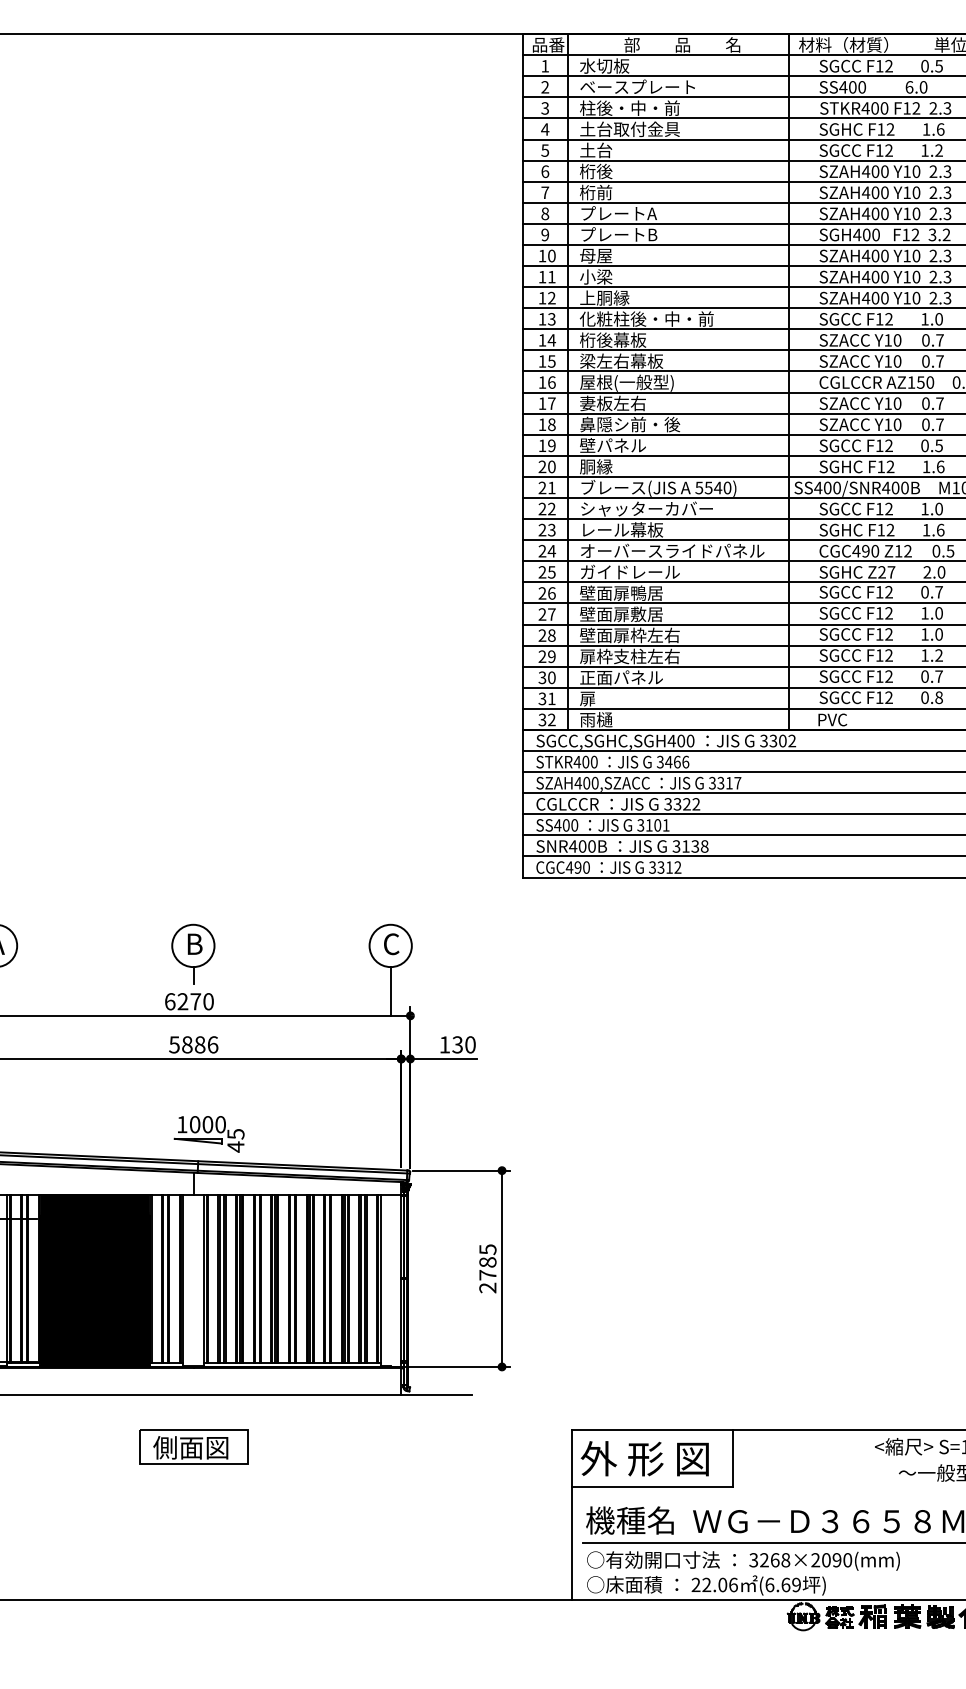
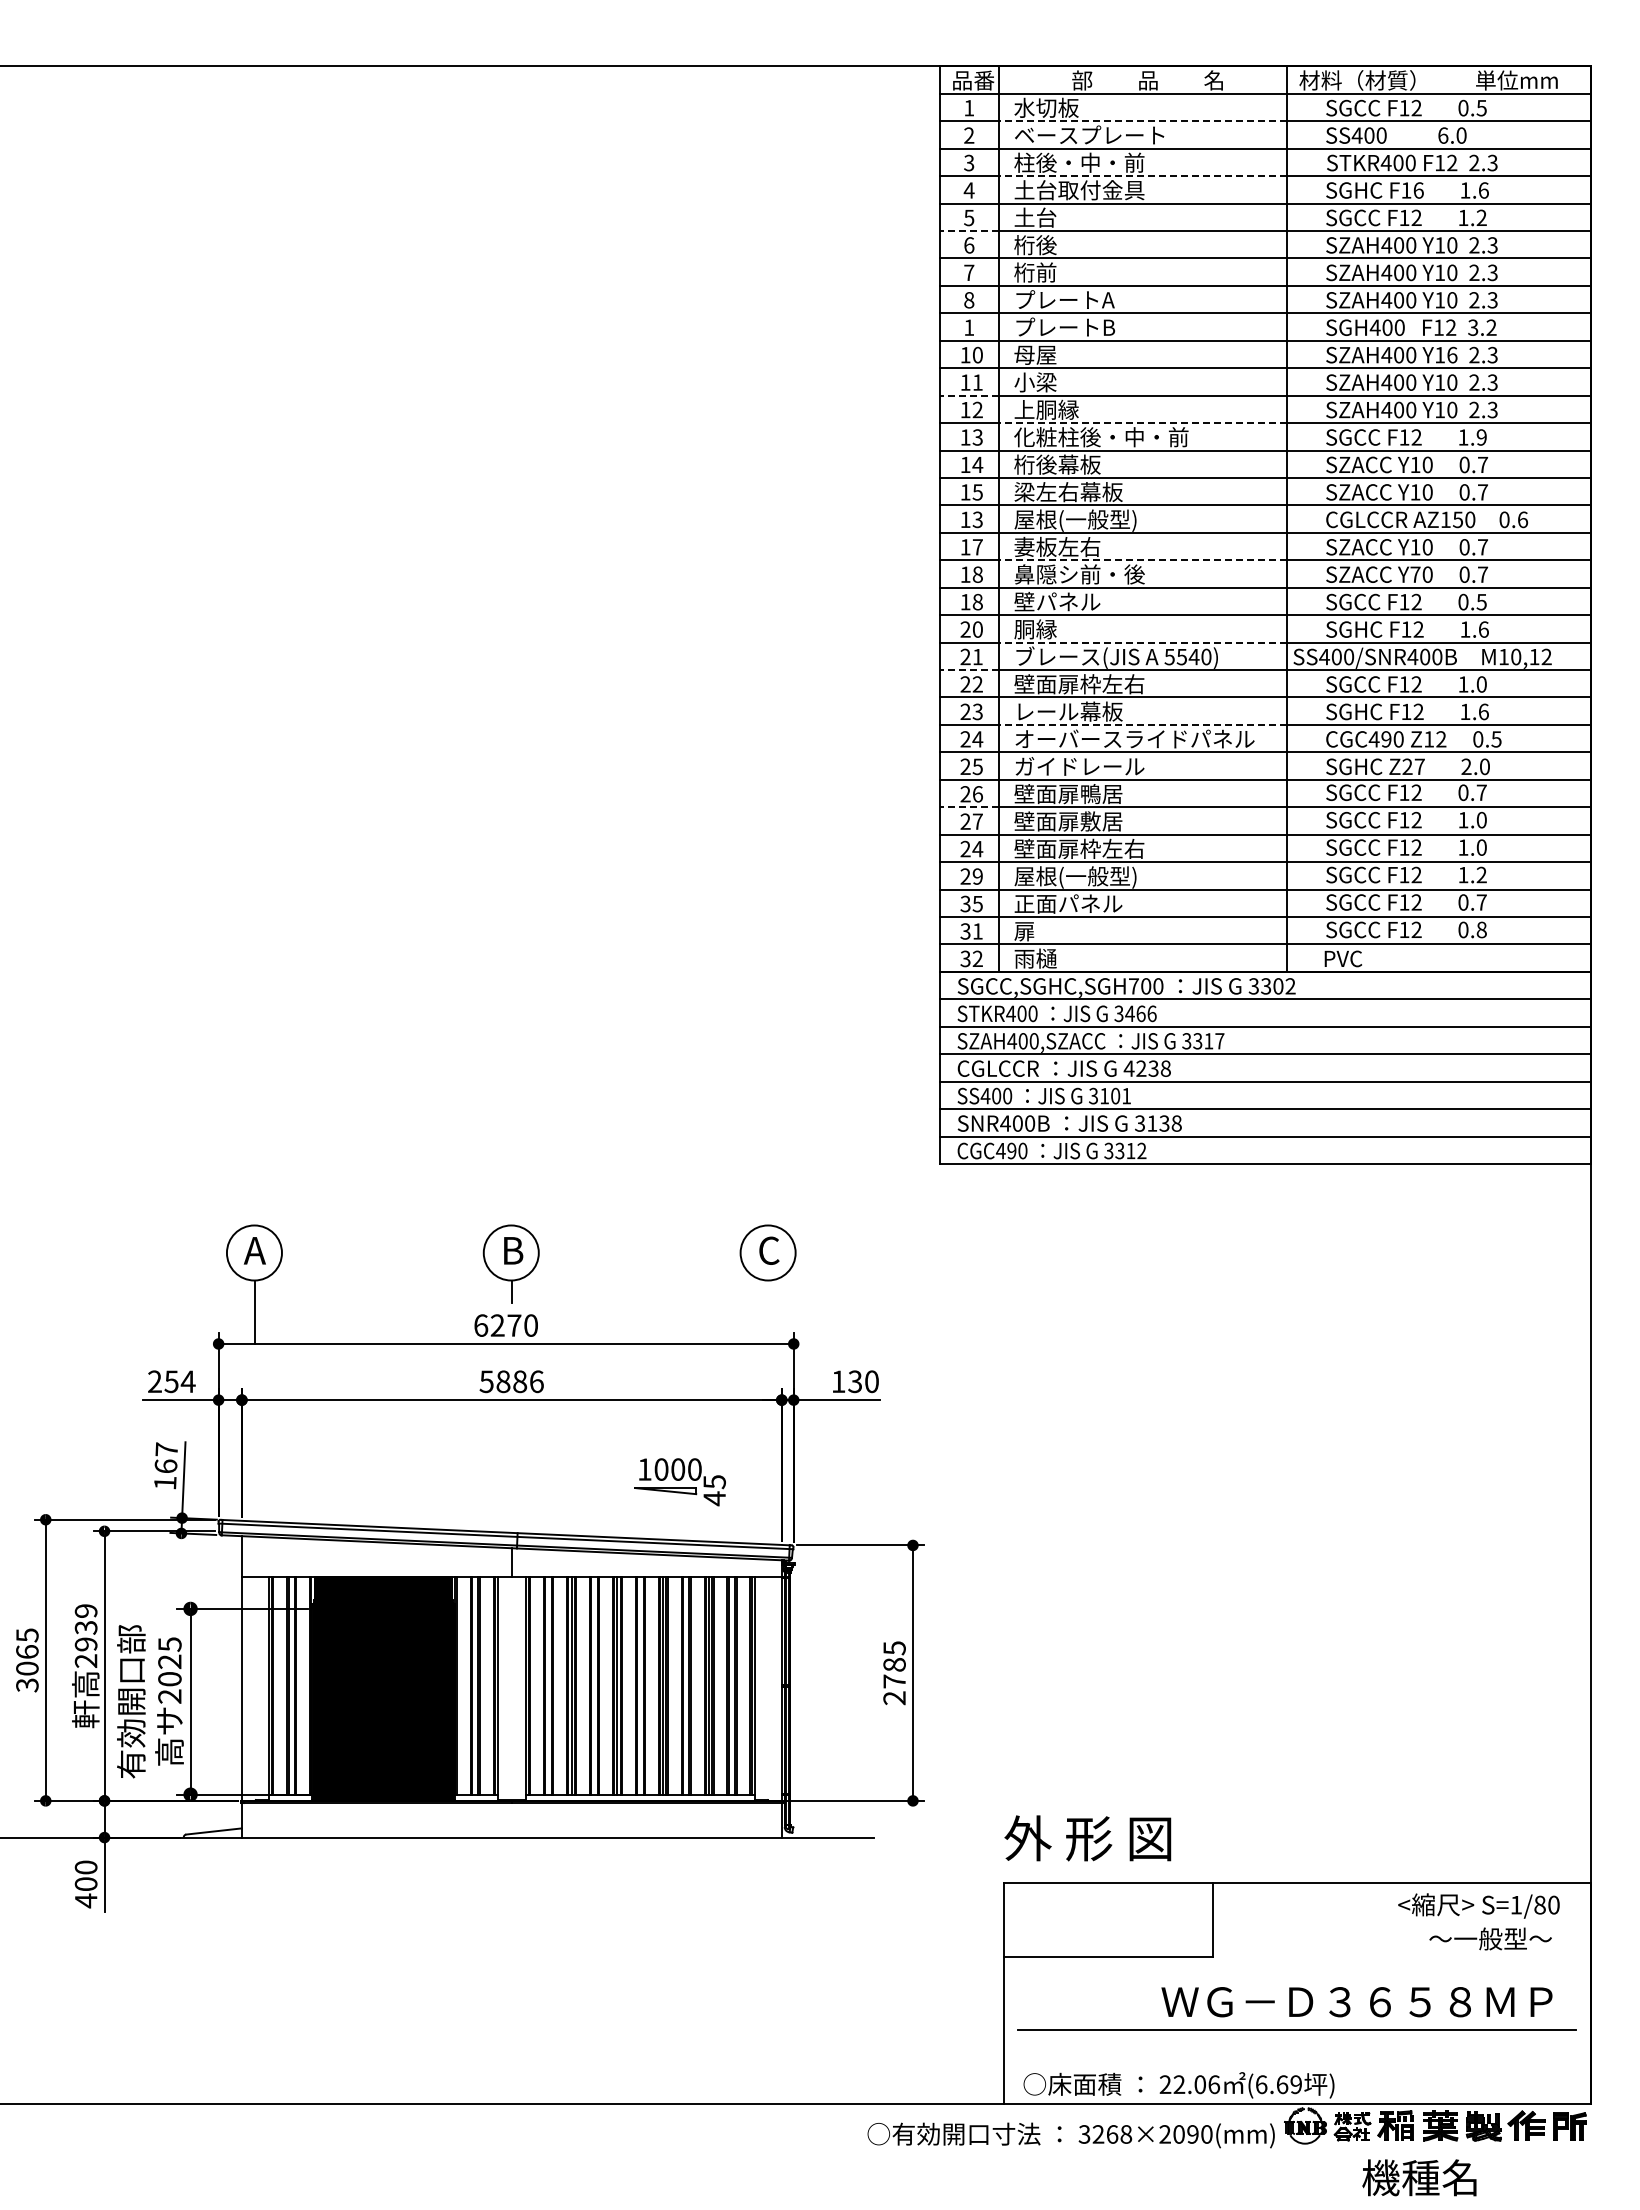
line: (678, 76) -> (1142, 121), solid -> dashed
line: (678, 118) -> (1142, 176), solid -> dashed
text: (890, 129) -> (1418, 190), F12 -> F16
line: (544, 160) -> (968, 230), solid -> dashed
text: (545, 234) -> (969, 327), 9 -> 1
text: (916, 256) -> (1452, 355), Y10 -> Y16
line: (544, 287) -> (968, 395), solid -> dashed
line: (678, 308) -> (1142, 423), solid -> dashed
text: (938, 319) -> (1481, 437), 1.0 -> 1.9
text: (551, 382) -> (977, 519), 16 -> 13
line: (678, 413) -> (1142, 560), solid -> dashed
text: (888, 424) -> (1415, 574), Y10 -> Y70
text: (551, 446) -> (977, 602), 19 -> 18
line: (678, 476) -> (1142, 642), solid -> dashed
line: (544, 498) -> (968, 670), solid -> dashed
text: (646, 509) -> (1100, 684), シャッターカバー -> 壁面扉枠左右
line: (678, 539) -> (1142, 724), solid -> dashed
line: (544, 603) -> (968, 807), solid -> dashed
text: (551, 635) -> (977, 848), 28 -> 24
text: (629, 657) -> (1079, 877), 扉枠支柱左右 -> 屋根(一般型)
text: (551, 677) -> (977, 903), 30 -> 35
text: (671, 741) -> (1133, 986), SGCC,SGHC,SGH400 -> SGCC,SGHC,SGH700
text: (681, 804) -> (1146, 1068), 3322 -> 4238
line: (391, 990) -> (768, 1311), removed
part: (208, 1134) -> (679, 1482), moved
part: (193, 1446) -> (511, 1904), removed
text: (644, 1458) -> (1087, 1838), moved
text: (629, 1520) -> (1419, 2177), moved
text: (742, 1561) -> (1070, 2135), moved

